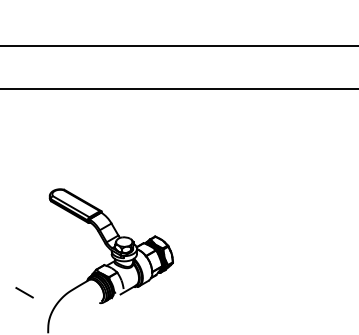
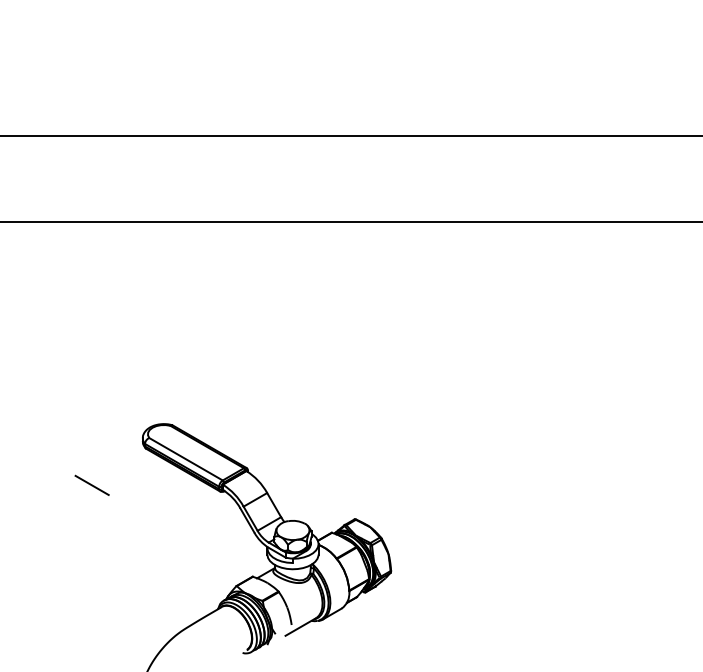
line: (24, 292) -> (91, 484), moved

